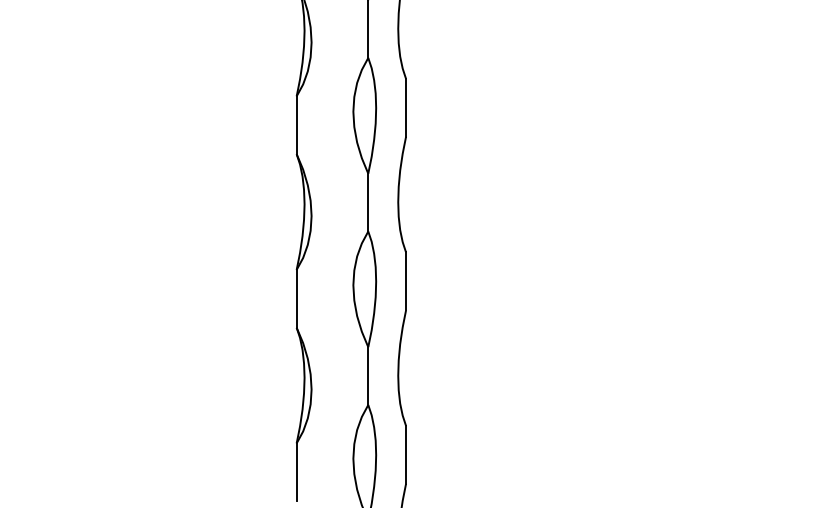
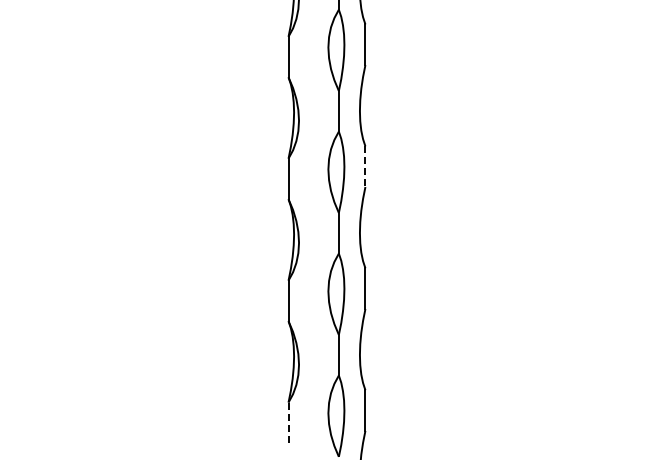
line: (406, 108) -> (365, 167), solid -> dashed
line: (296, 473) -> (288, 423), solid -> dashed

